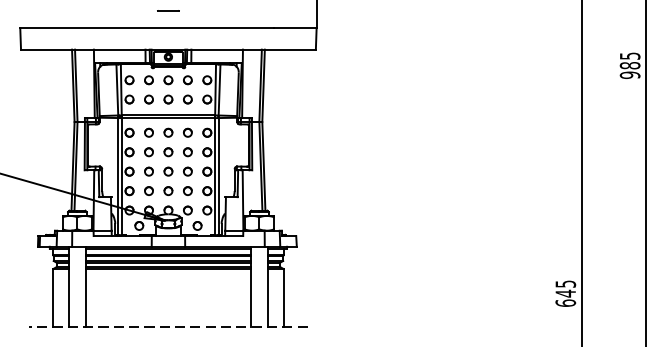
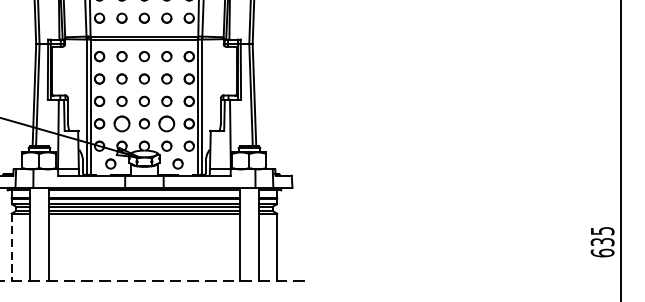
part: (148, 190) -> (121, 123), size x1.6
part: (187, 190) -> (166, 123), size x1.6
text: (565, 293) -> (602, 241), 645 -> 635
line: (53, 298) -> (11, 247), solid -> dashed

